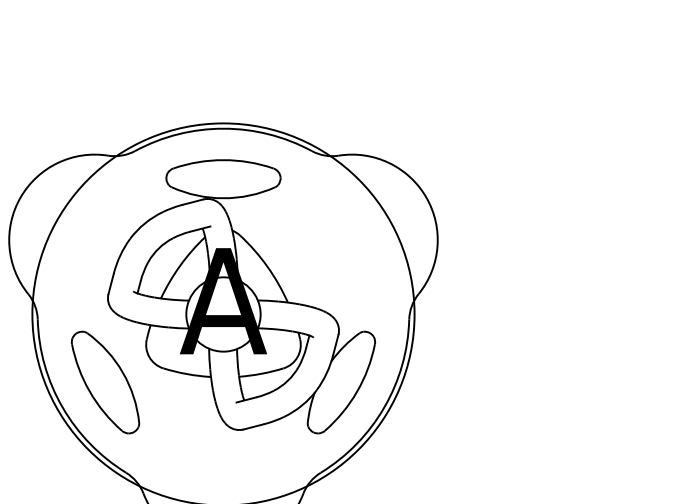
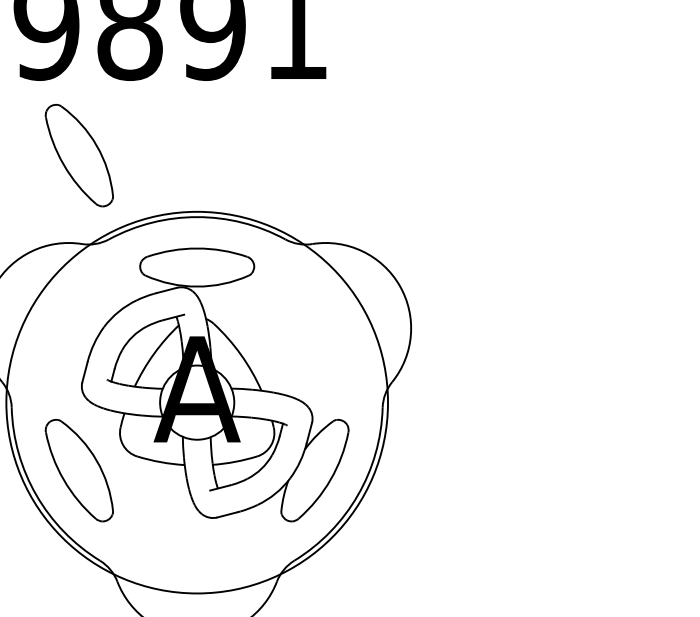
part: (104, 67) -> (78, 155), added

